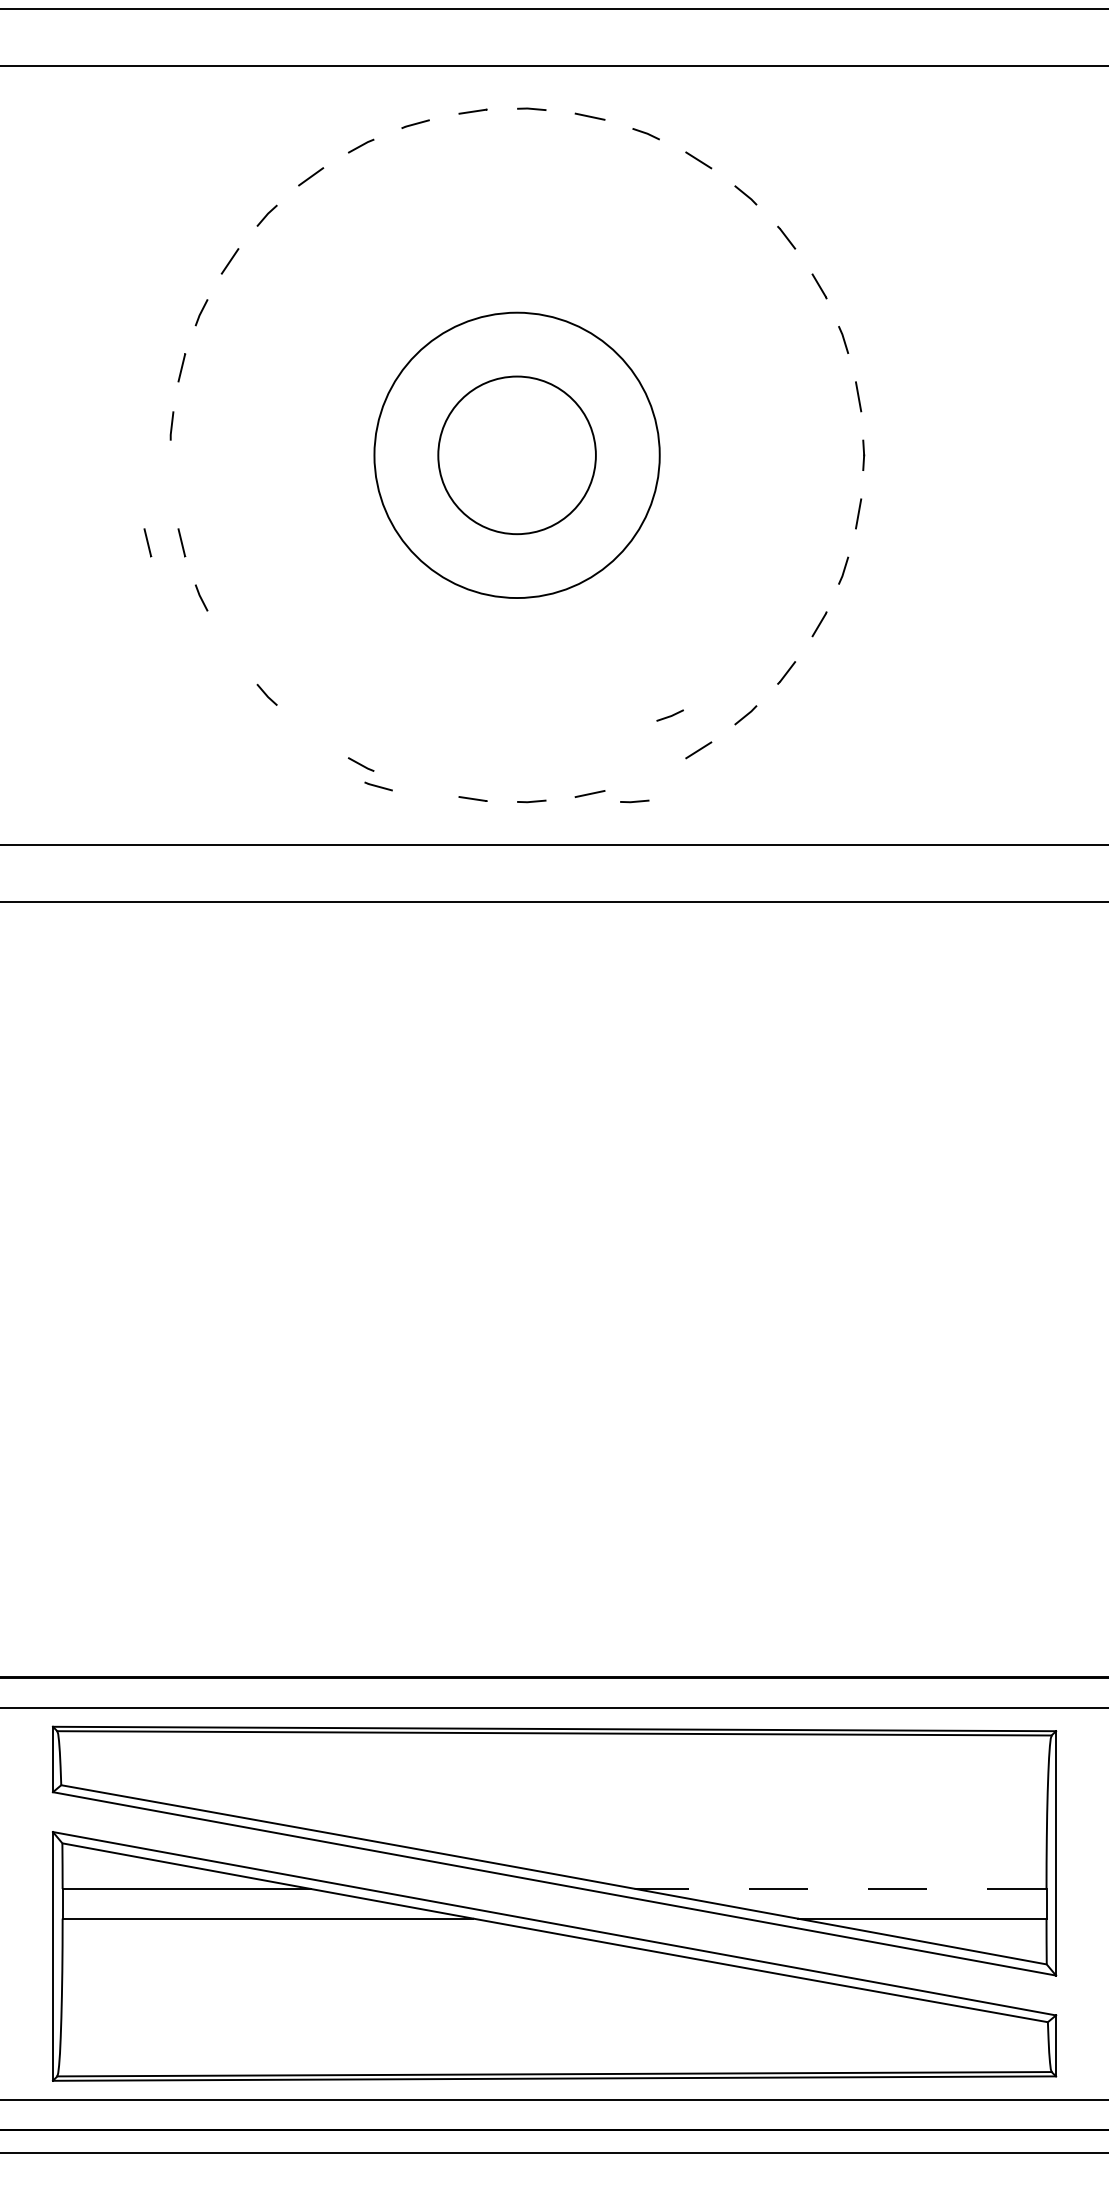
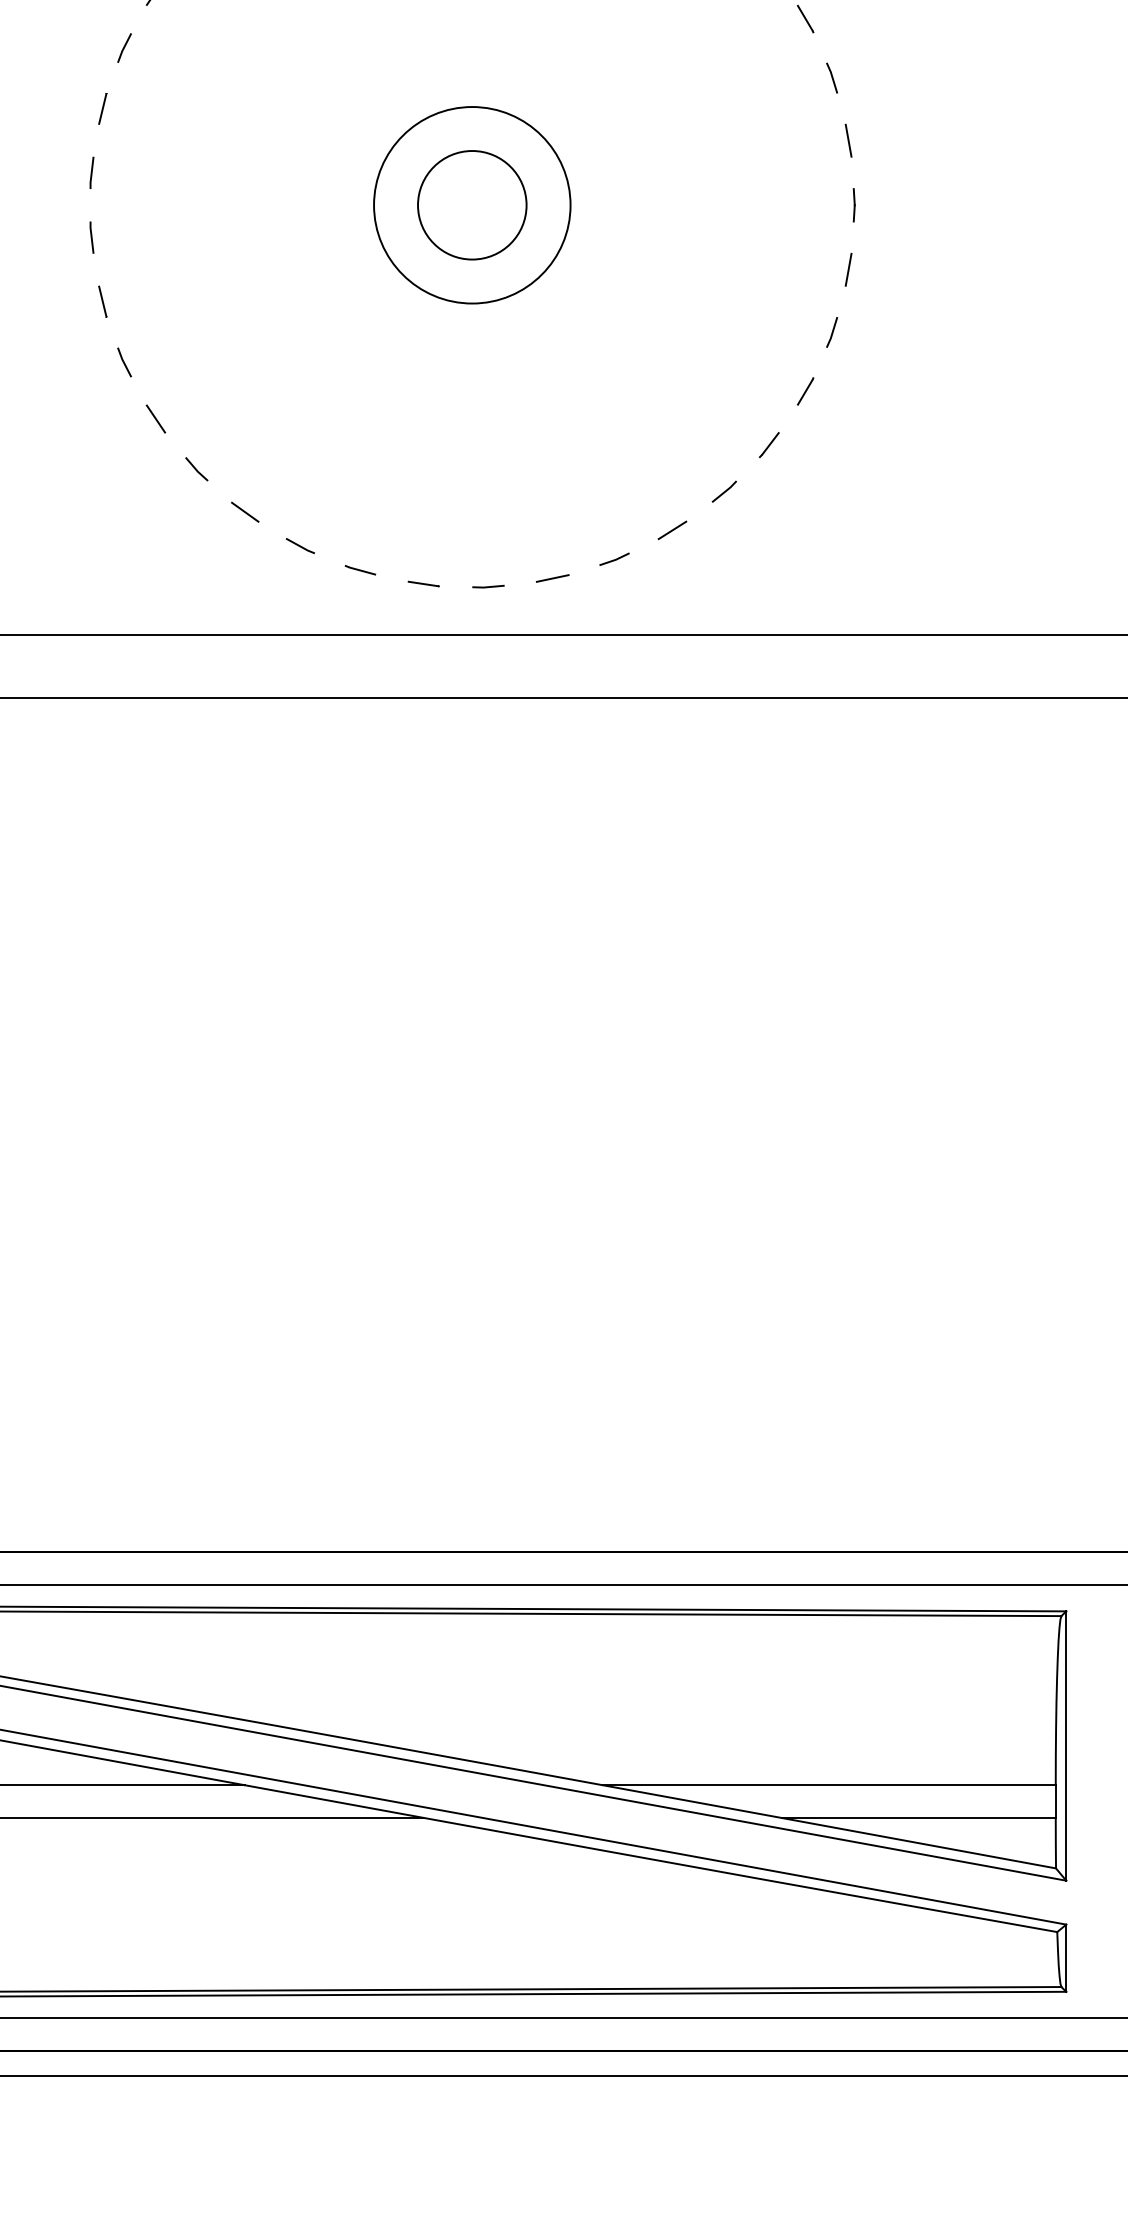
circle: (516, 455) -> (471, 205), size x0.62
circle: (516, 455) -> (471, 205), size x0.62
line: (171, 484) -> (91, 237), added
line: (147, 542) -> (64, 301), removed
line: (229, 649) -> (155, 419), added
line: (669, 715) -> (613, 559), moved
line: (311, 733) -> (245, 511), added
line: (378, 786) -> (360, 570), moved
line: (634, 801) -> (601, 586), removed
line: (840, 1888) -> (828, 1784), dashed -> solid

